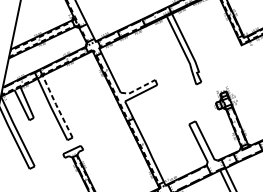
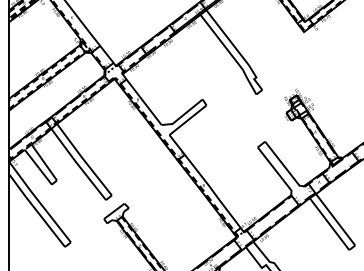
line: (138, 88) -> (183, 115), dashed -> solid
line: (56, 106) -> (83, 159), dashed -> solid

